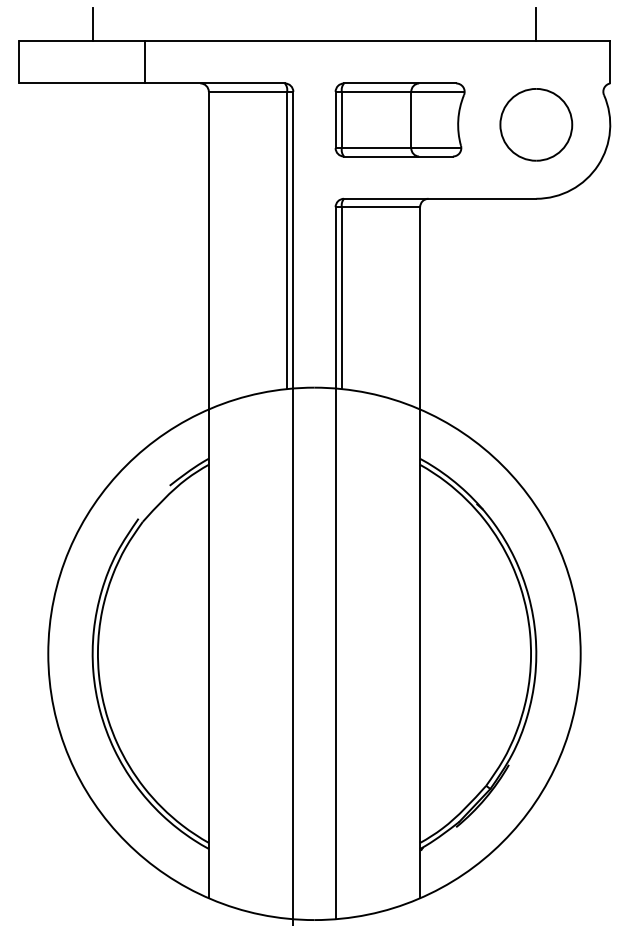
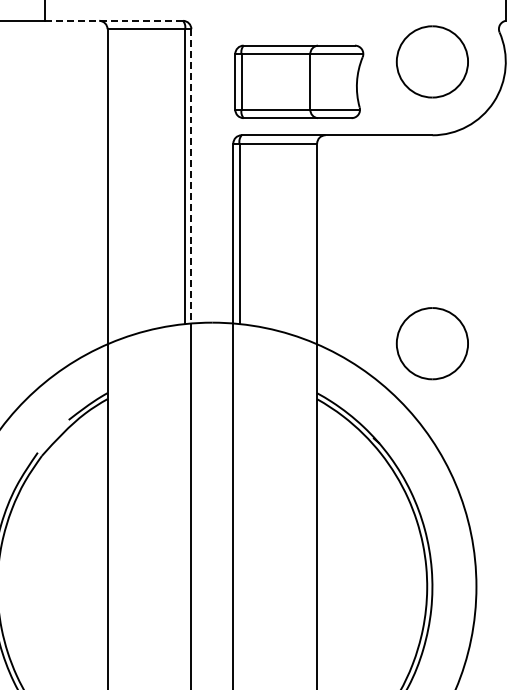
line: (215, 83) -> (114, 20), solid -> dashed
part: (399, 119) -> (298, 81), moved
line: (293, 240) -> (191, 176), solid -> dashed
part: (536, 408) -> (432, 343), added

